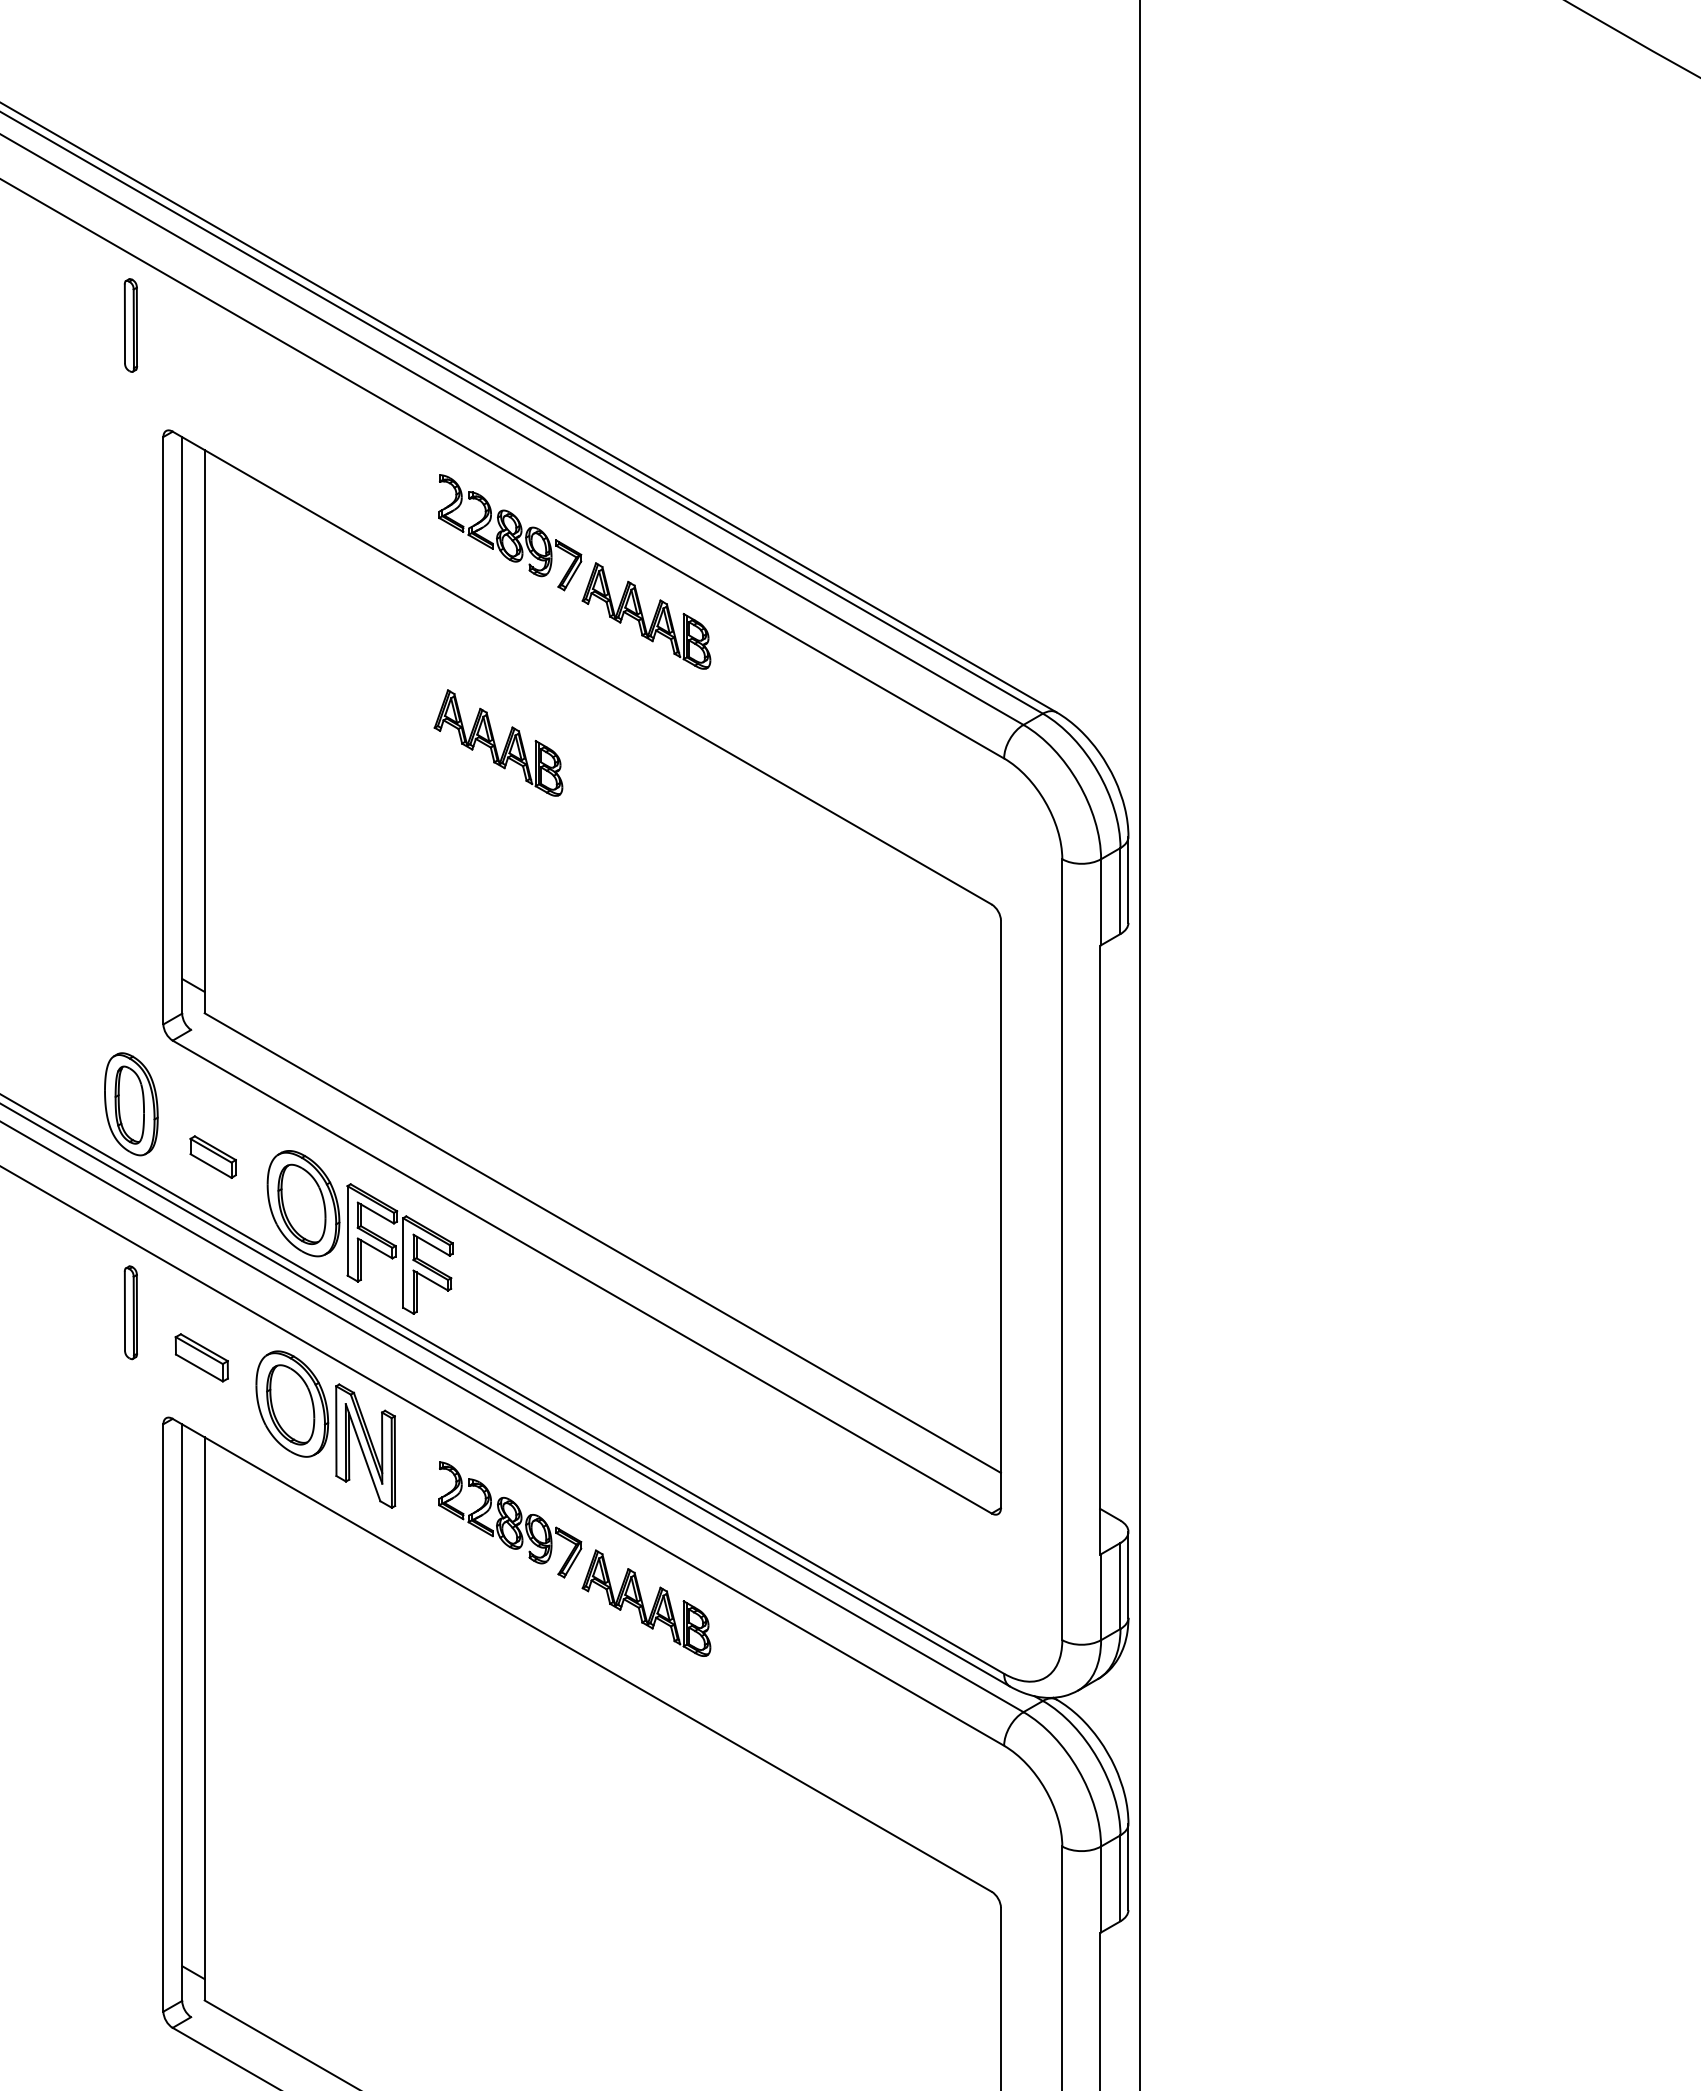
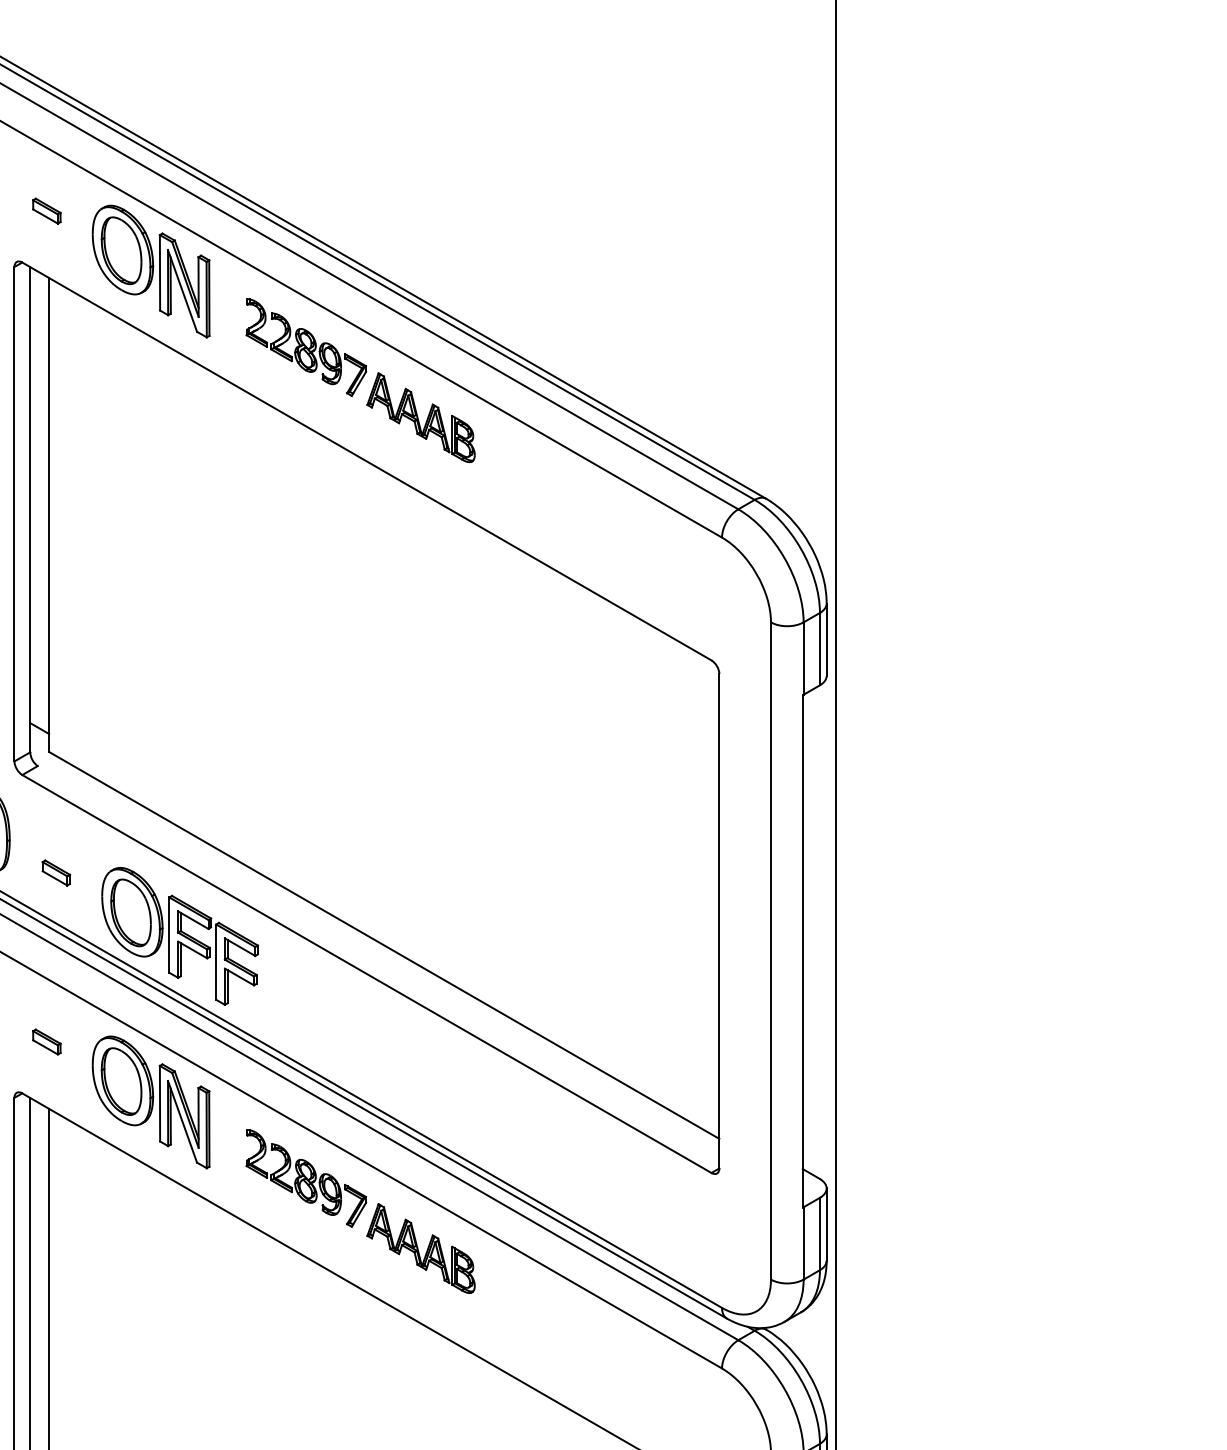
part: (201, 370) -> (46, 211), added
part: (325, 442) -> (150, 271), added
part: (498, 742) -> (296, 524), removed
part: (212, 1156) -> (55, 872), size x0.71
part: (201, 1357) -> (46, 1041), size x0.62

